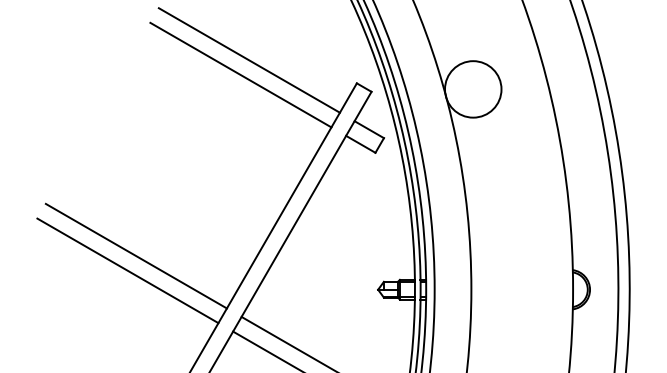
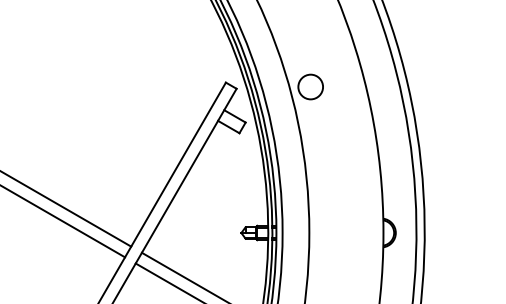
line: (249, 59) -> (147, 65), removed
line: (241, 74) -> (141, 76), removed
circle: (472, 88) -> (310, 86), size x0.6

